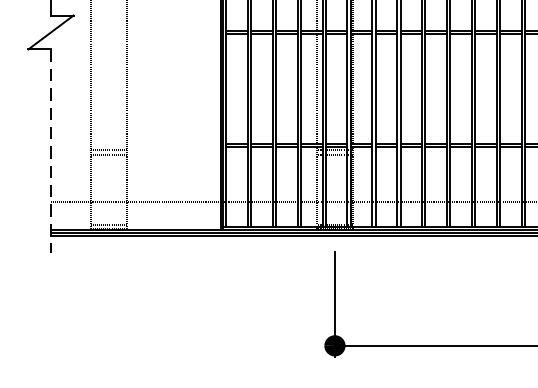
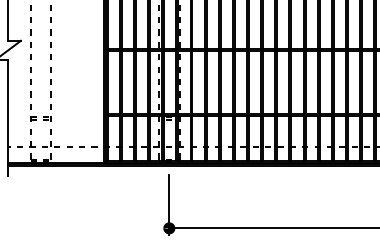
line: (51, 150) -> (8, 117), dashed -> solid

